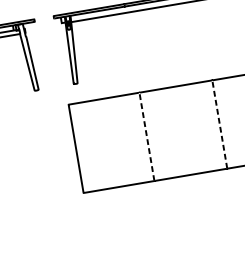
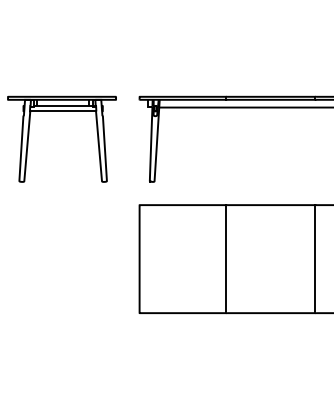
line: (220, 124) -> (315, 259), dashed -> solid
line: (147, 137) -> (226, 259), dashed -> solid

